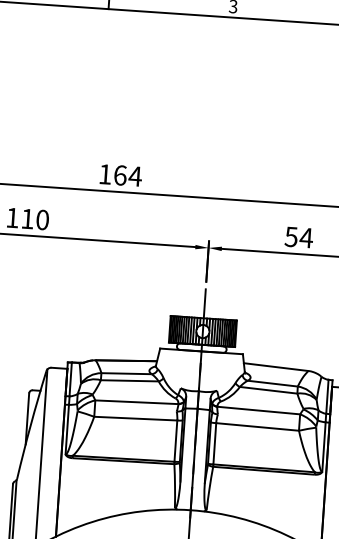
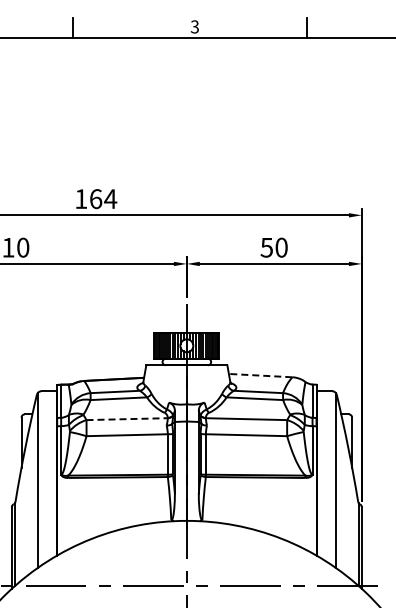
text: (306, 237) -> (281, 247), 54 -> 50
line: (276, 366) -> (260, 375), solid -> dashed
line: (137, 402) -> (127, 419), solid -> dashed

